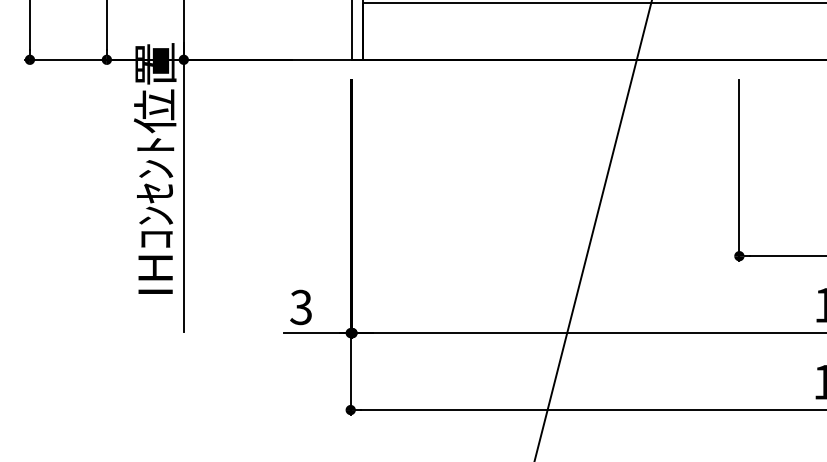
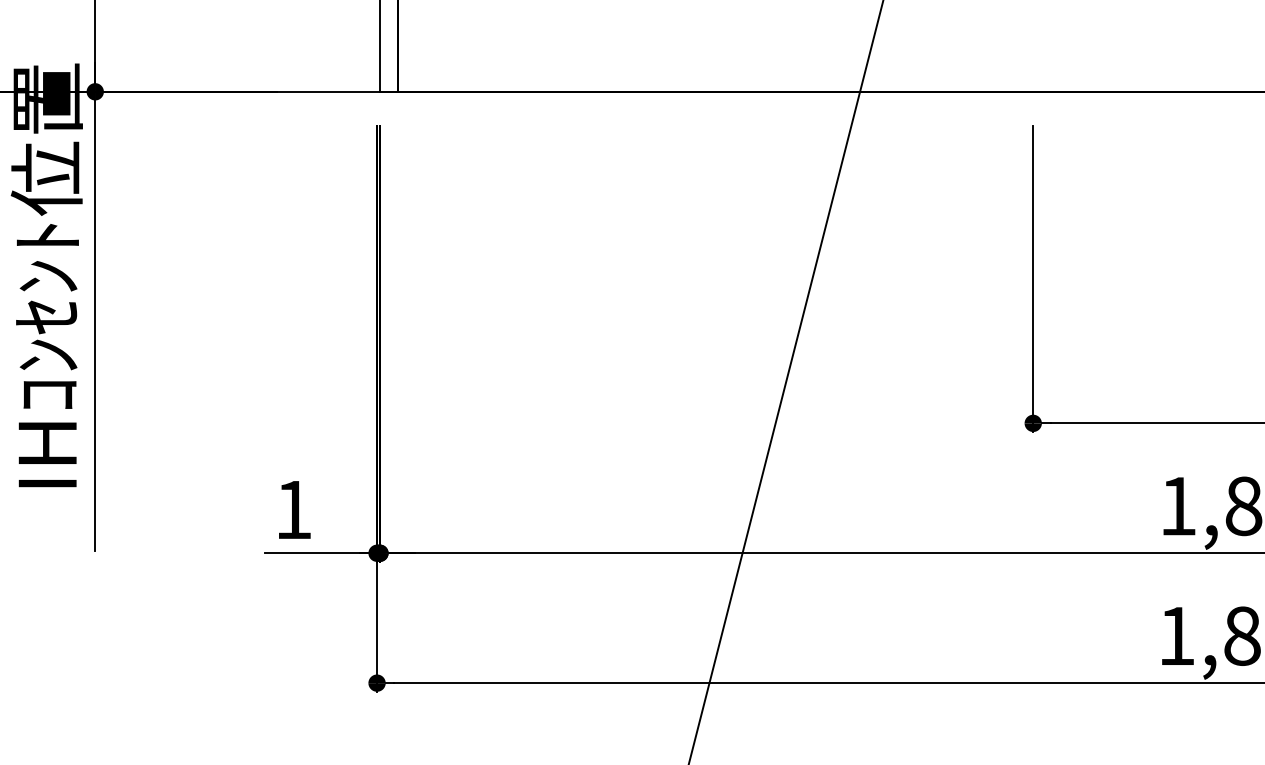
text: (300, 307) -> (292, 509), 3 -> 1

